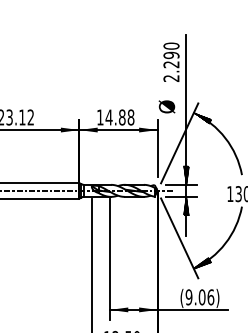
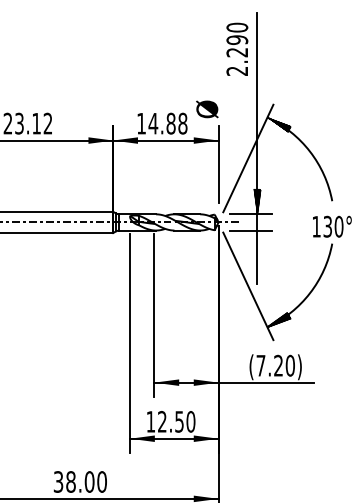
text: (167, 106) -> (207, 109), moved
hatch: (186, 205) -> (257, 242), removed
text: (199, 297) -> (275, 365), (9.06) -> (7.20)

